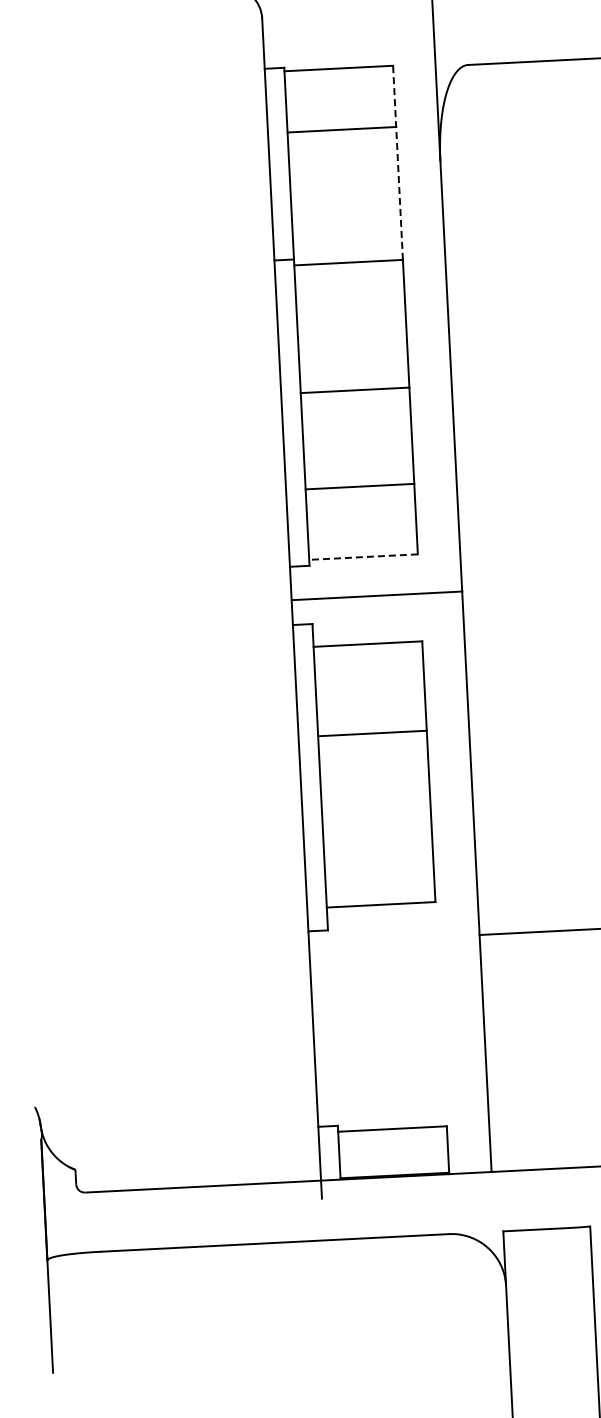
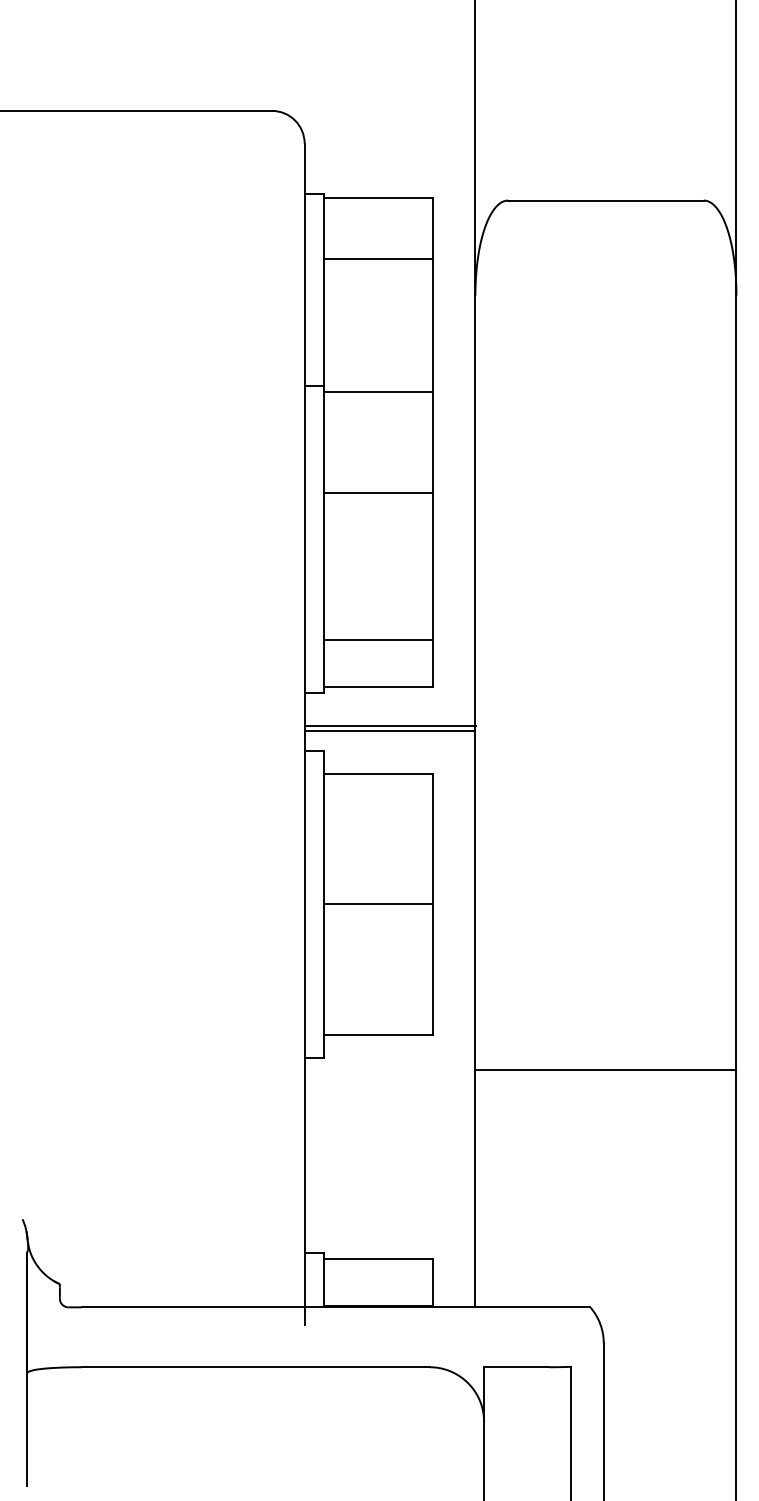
line: (397, 162) -> (432, 294), dashed -> solid
line: (354, 390) -> (378, 492), moved
line: (359, 486) -> (378, 640), moved
line: (363, 556) -> (378, 686), dashed -> solid
line: (376, 600) -> (389, 730), added
line: (372, 733) -> (378, 904), moved

